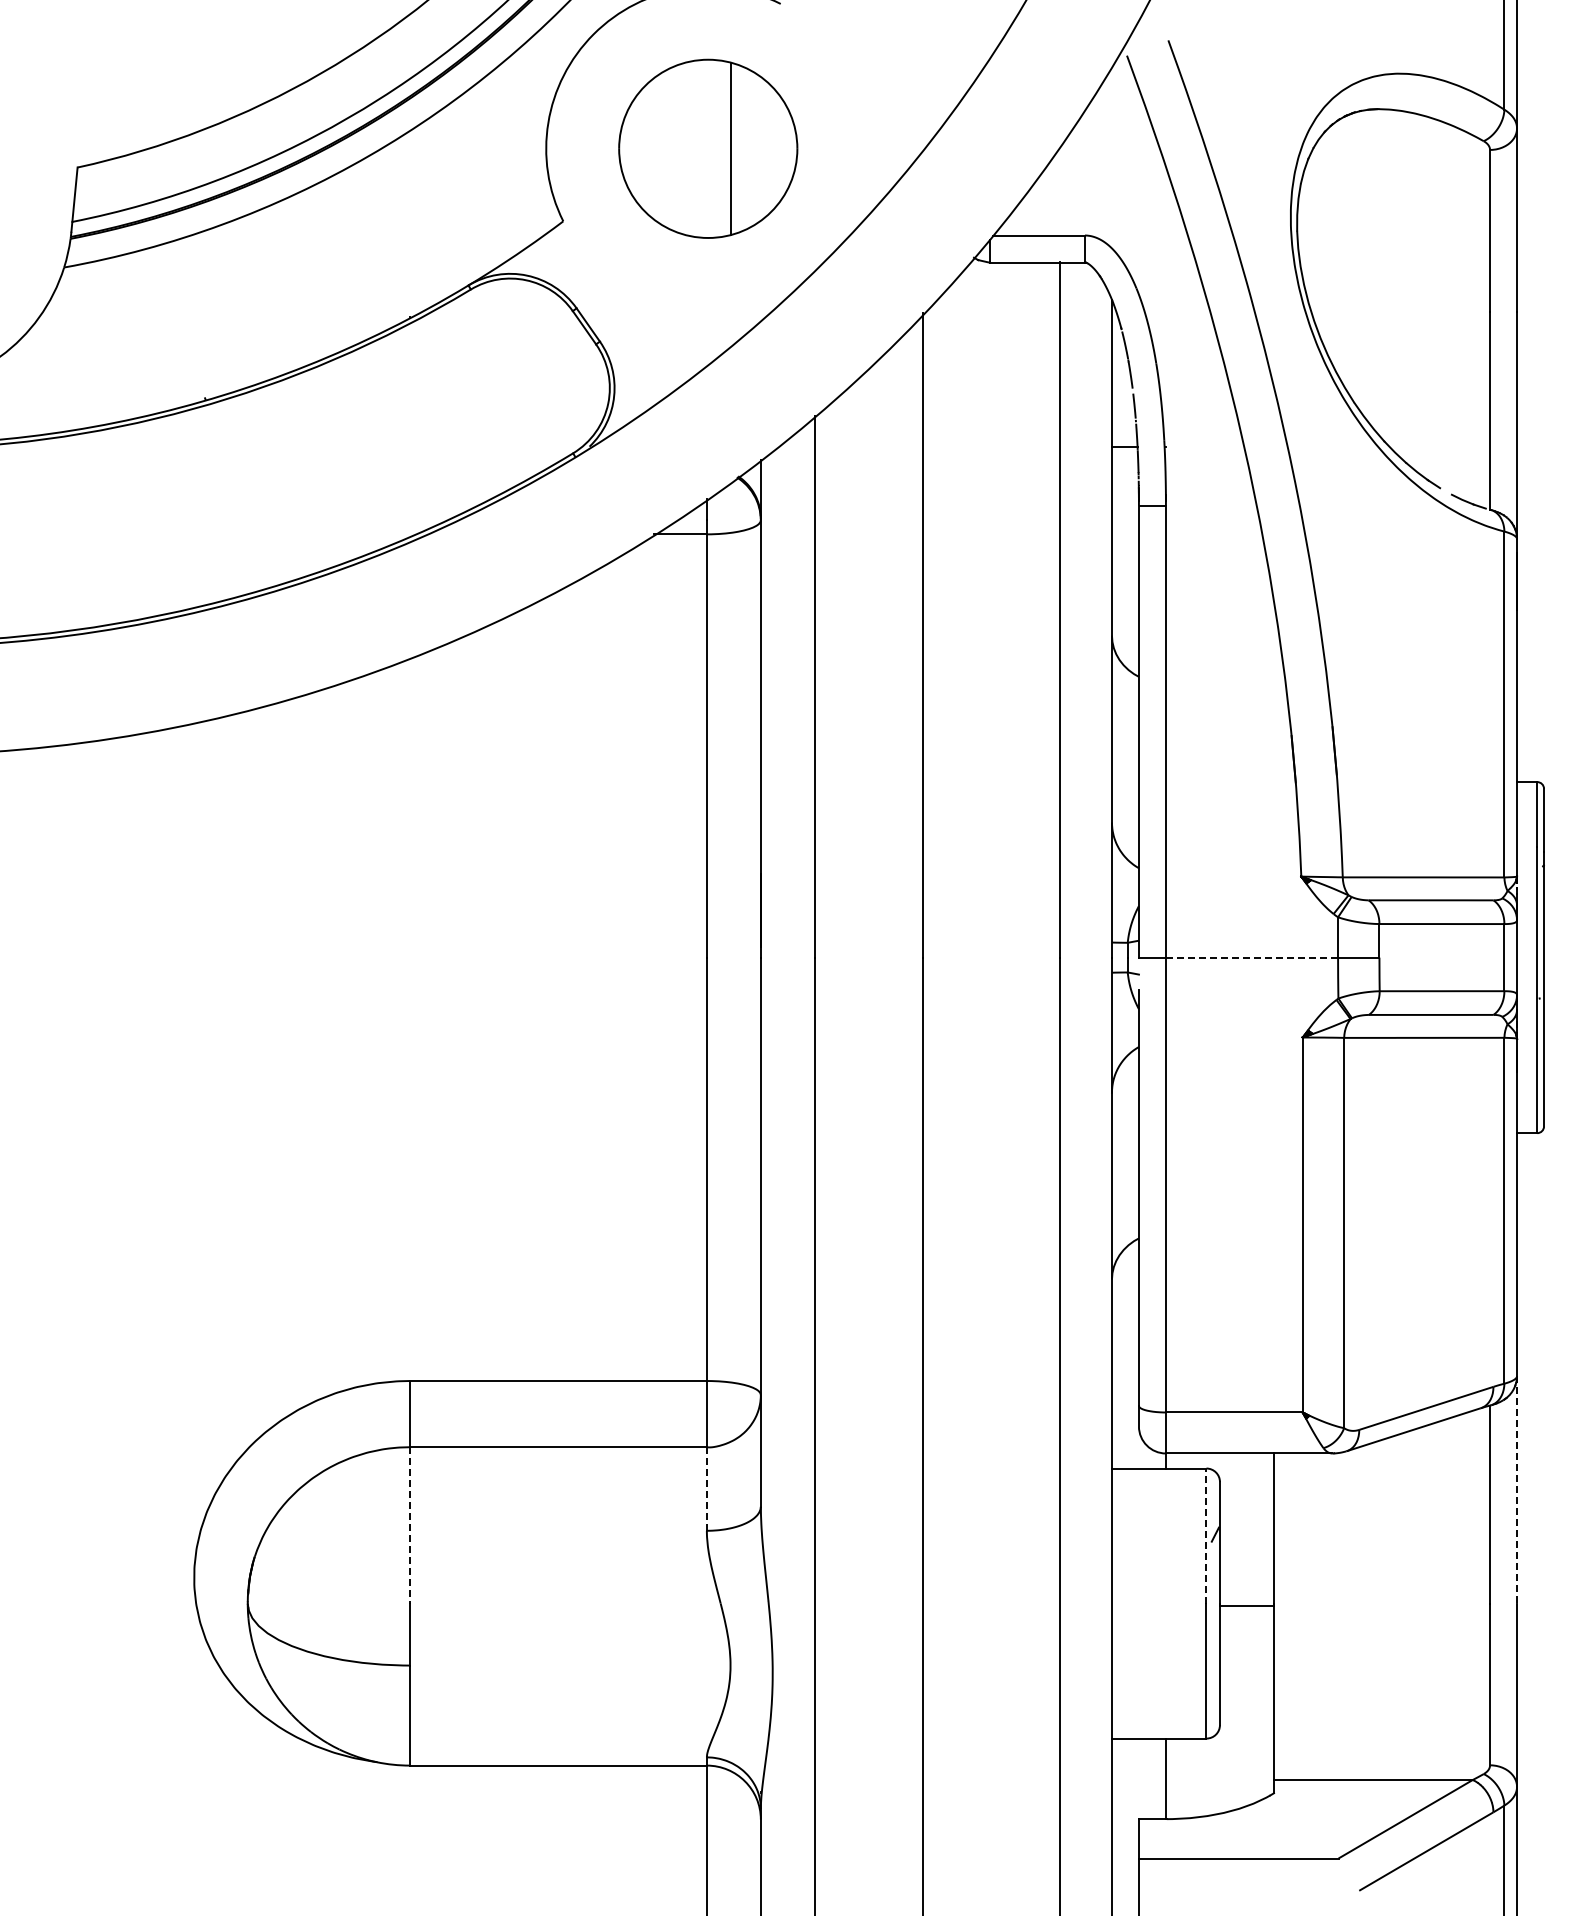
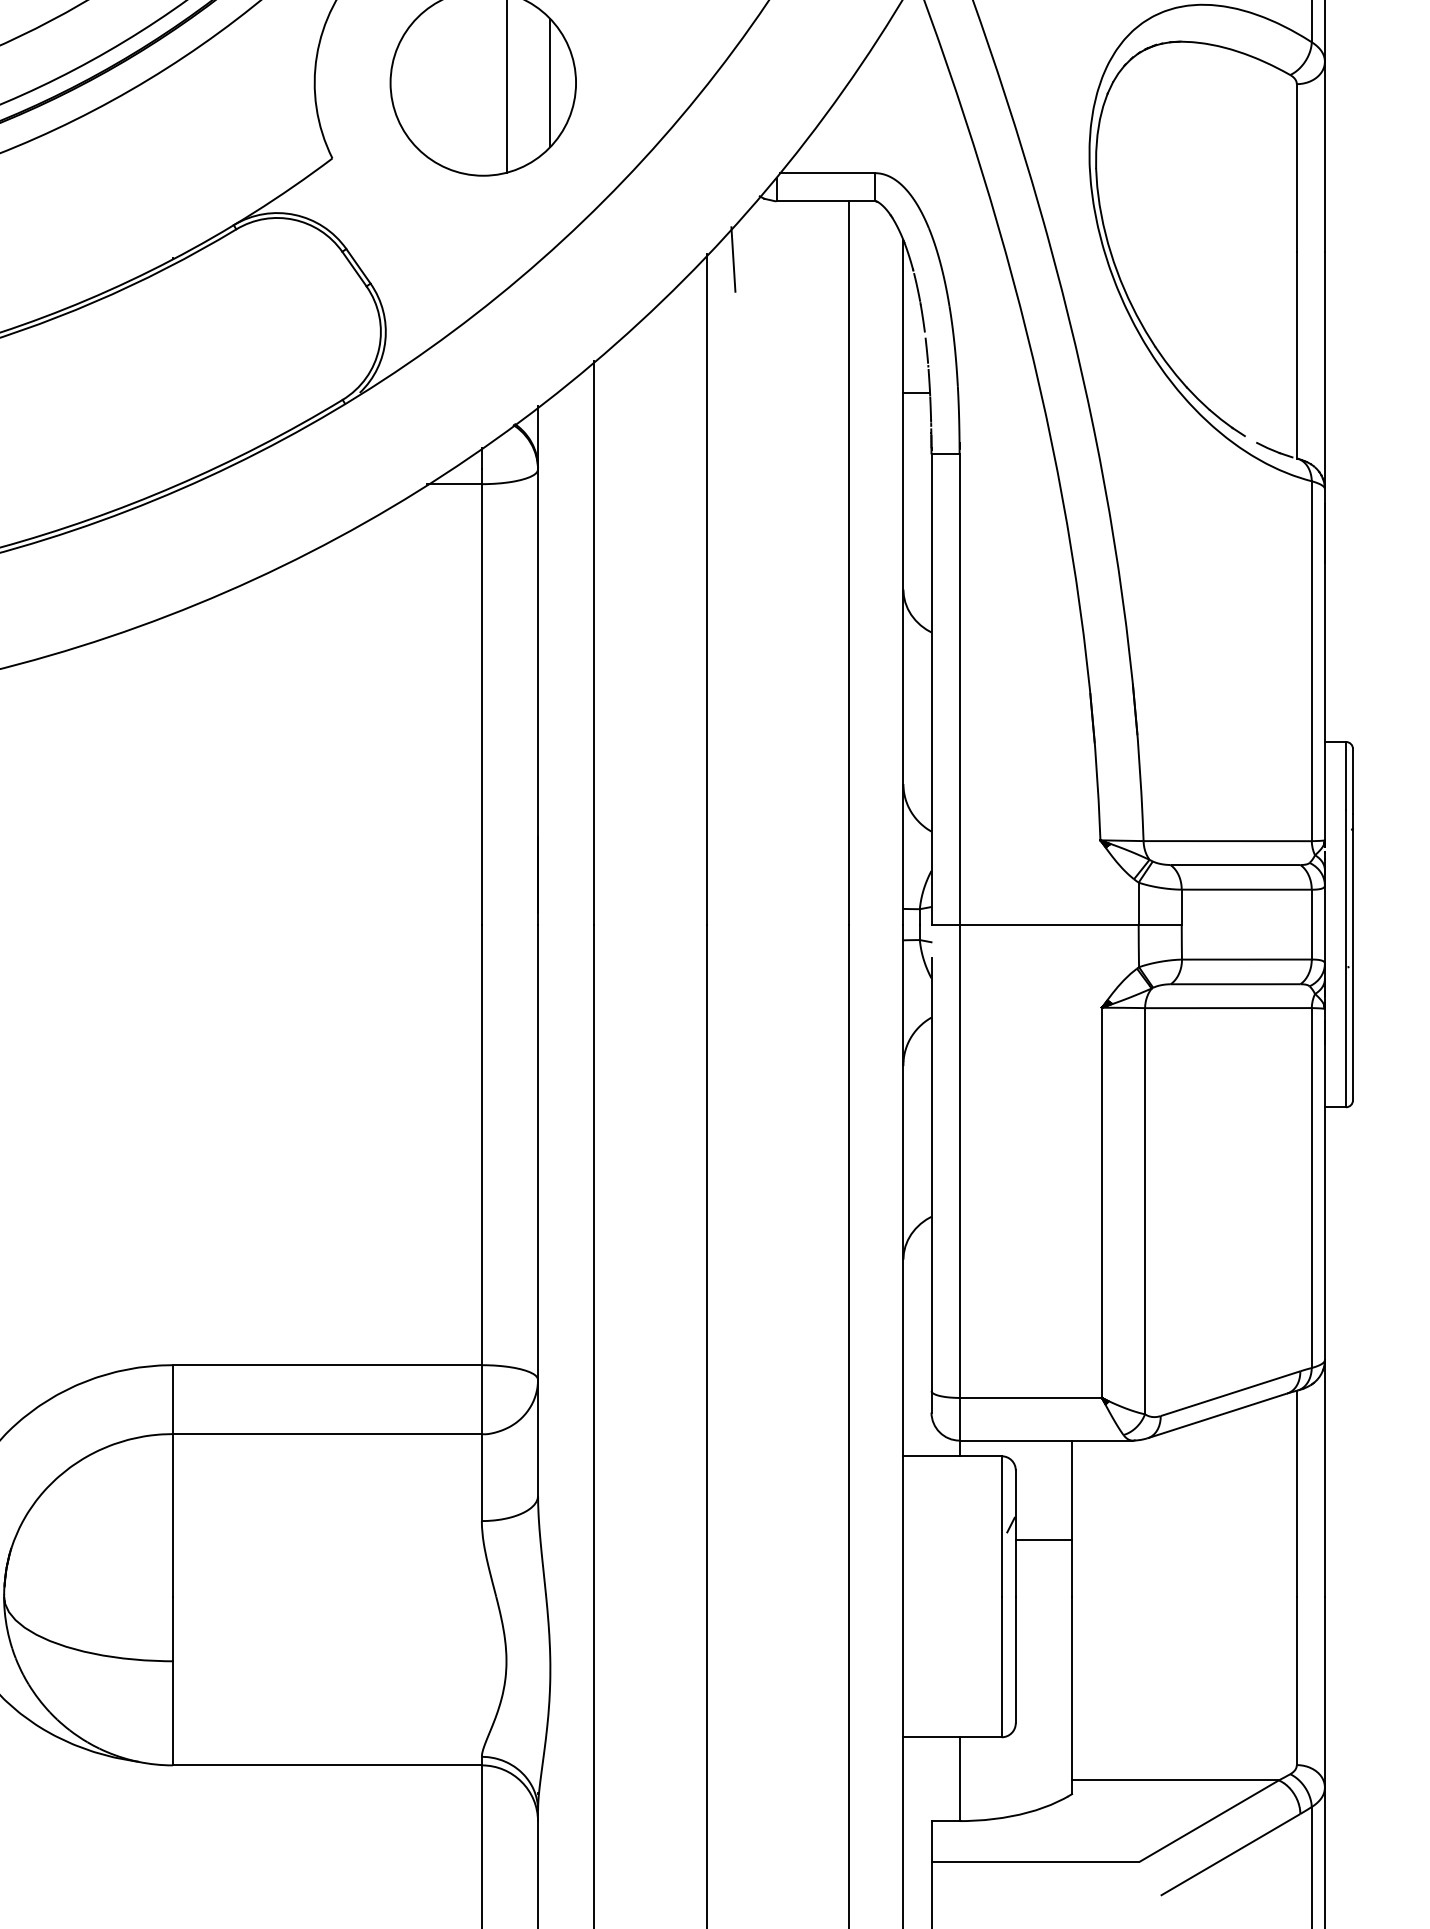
line: (772, 148) -> (550, 82), added
line: (948, 318) -> (733, 259), added
line: (1251, 957) -> (1048, 924), dashed -> solid
line: (706, 1489) -> (481, 1478), dashed -> solid
line: (1517, 1489) -> (1325, 1478), dashed -> solid
line: (409, 1525) -> (172, 1515), dashed -> solid
line: (1206, 1536) -> (1001, 1526), dashed -> solid
line: (1246, 1606) -> (1043, 1540), moved

